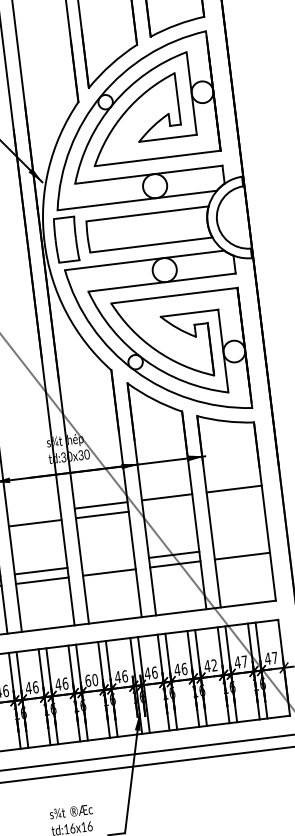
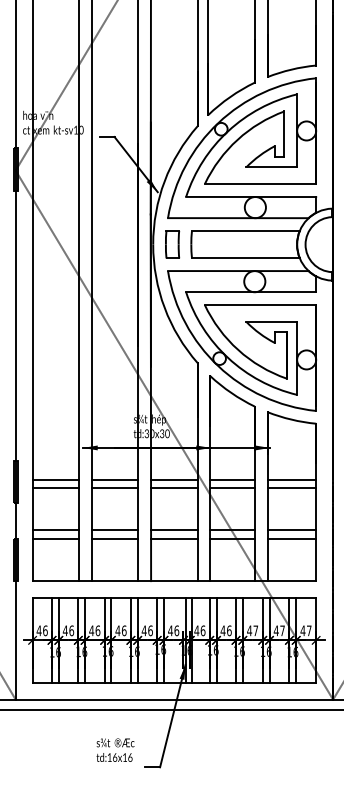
part: (66, 239) -> (172, 244), size x0.71
line: (235, 499) -> (291, 488), added
line: (168, 507) -> (232, 488), added
line: (33, 513) -> (114, 479), added
line: (240, 546) -> (291, 530), added
line: (108, 563) -> (174, 530), added
text: (214, 665) -> (255, 630), 42 -> 47
text: (90, 680) -> (146, 630), 60 -> 46

